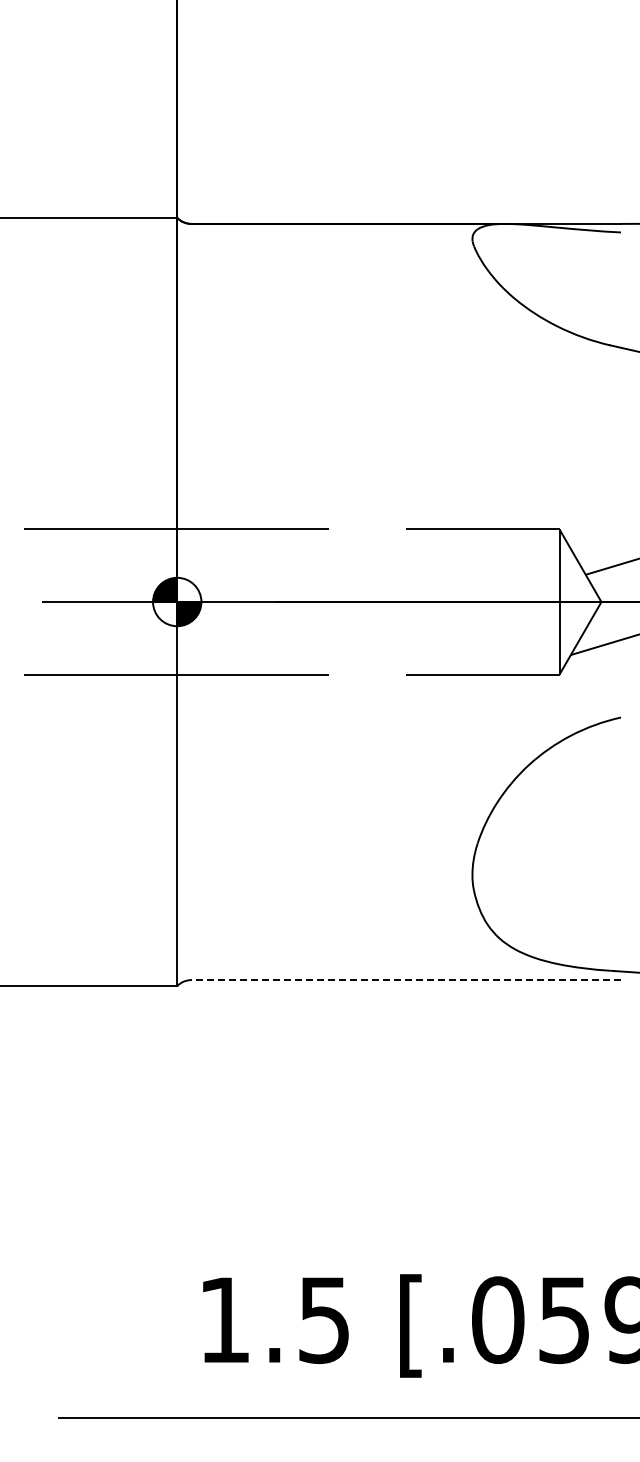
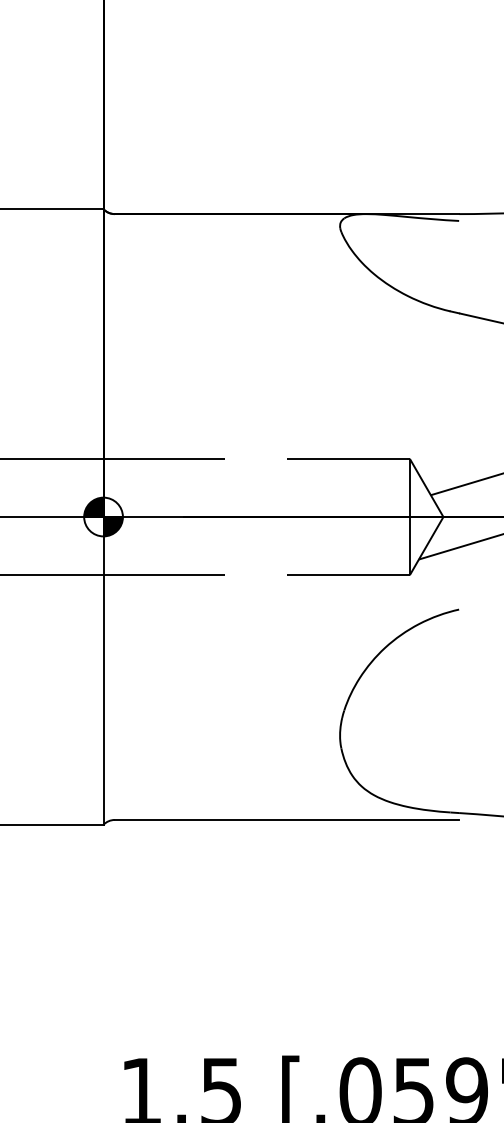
line: (406, 980) -> (287, 820), dashed -> solid

